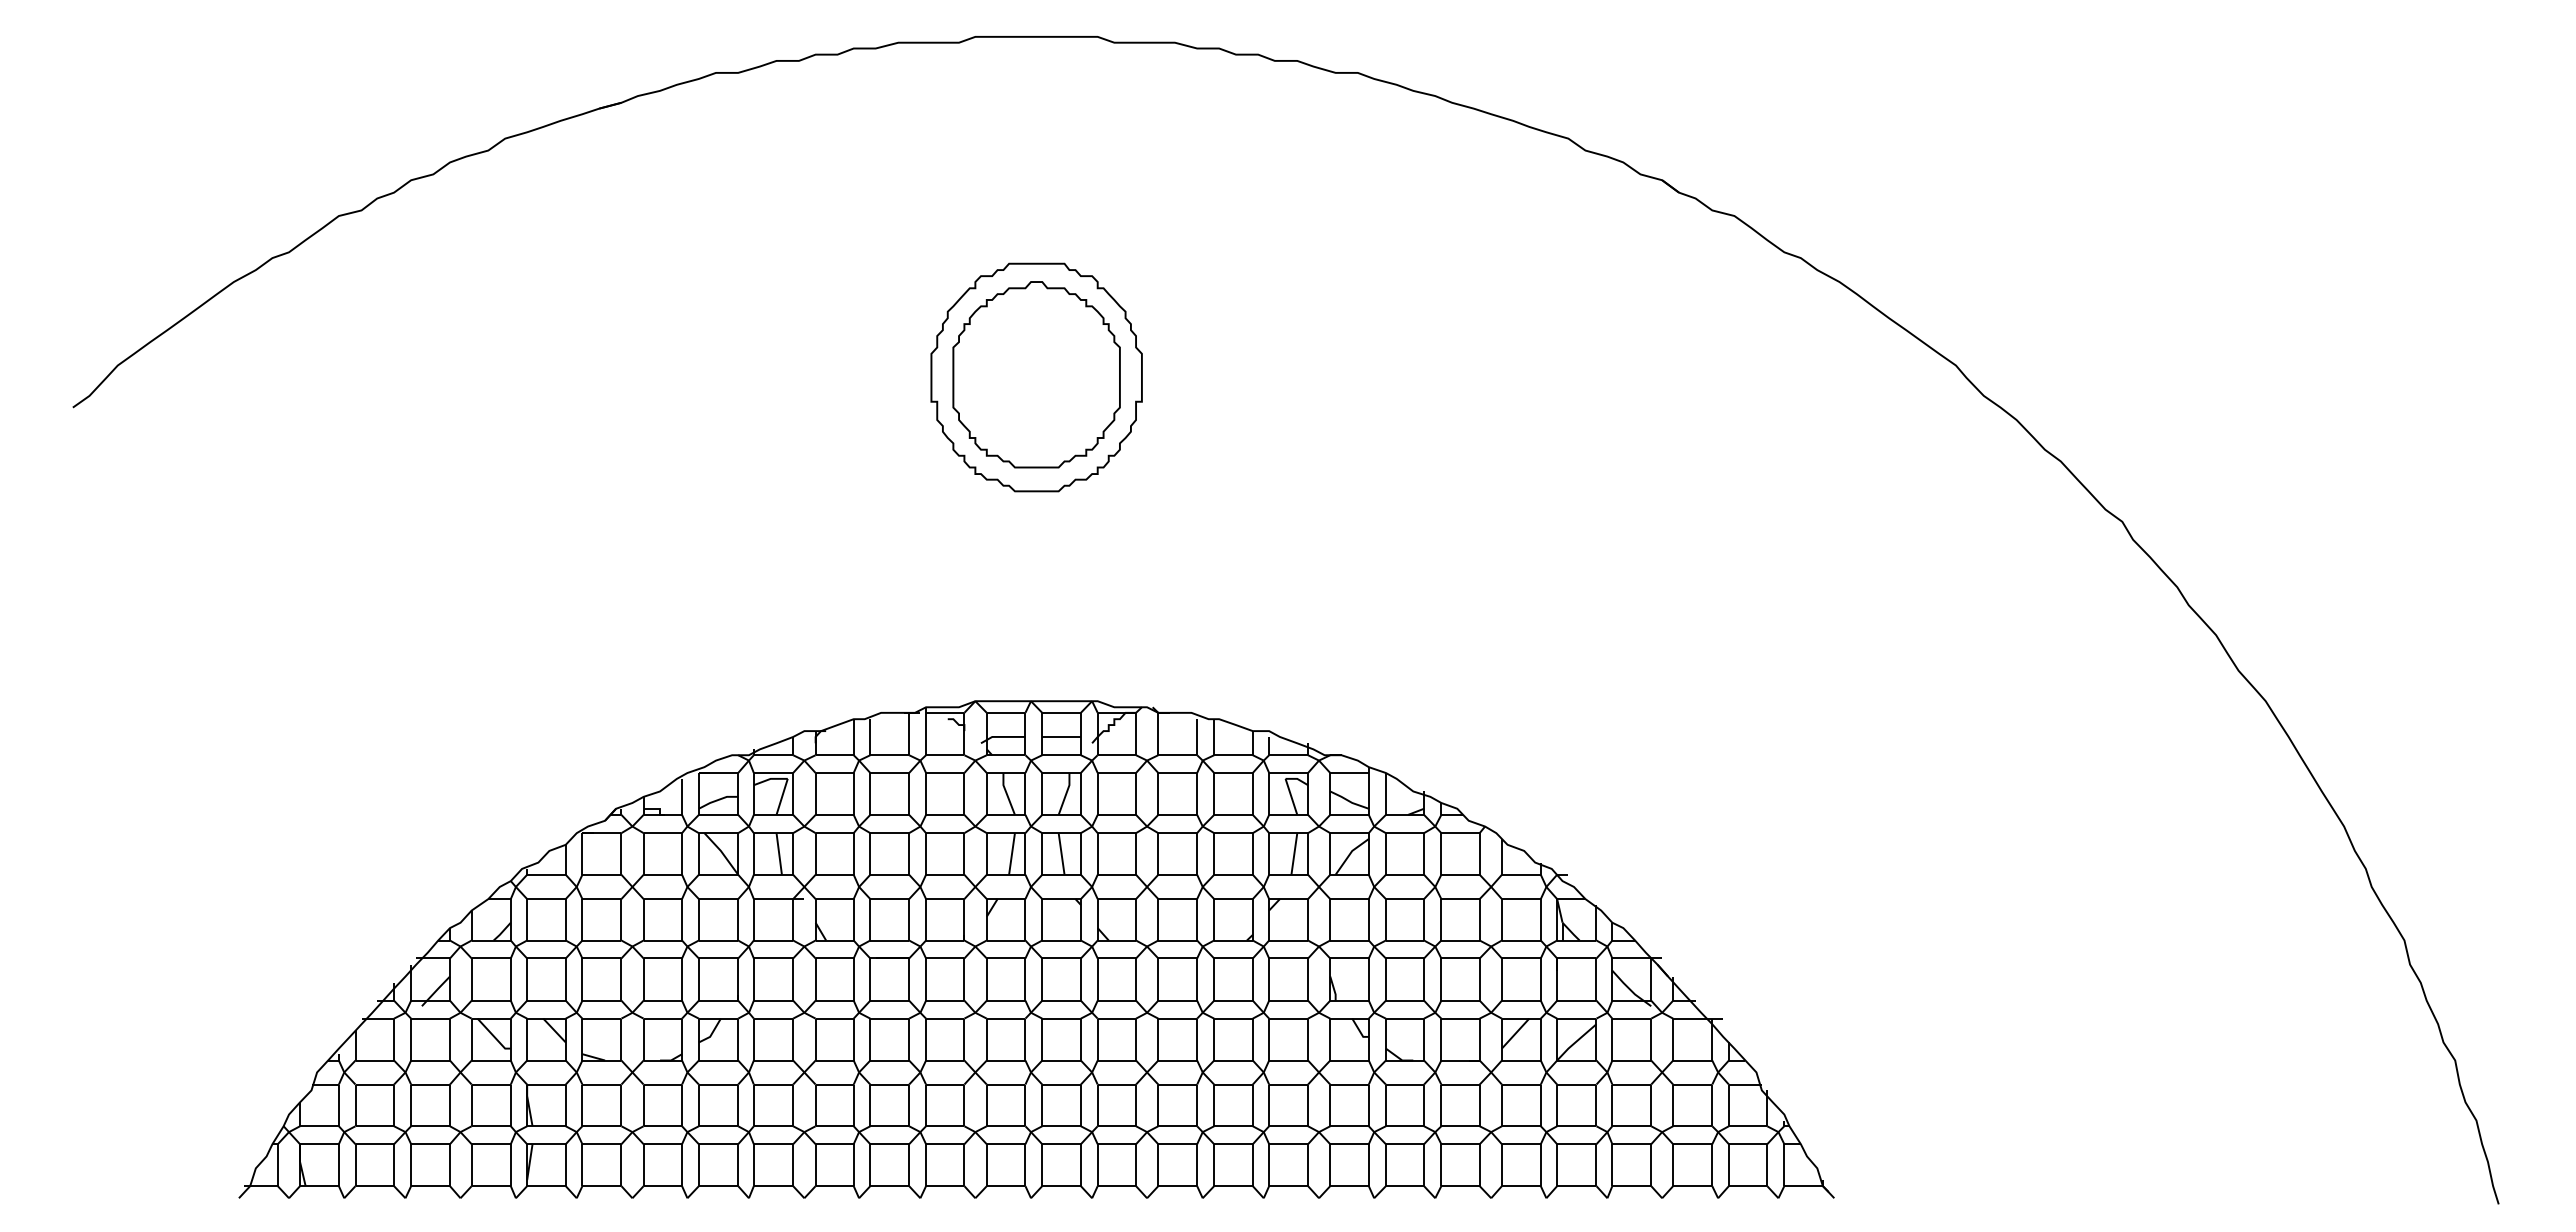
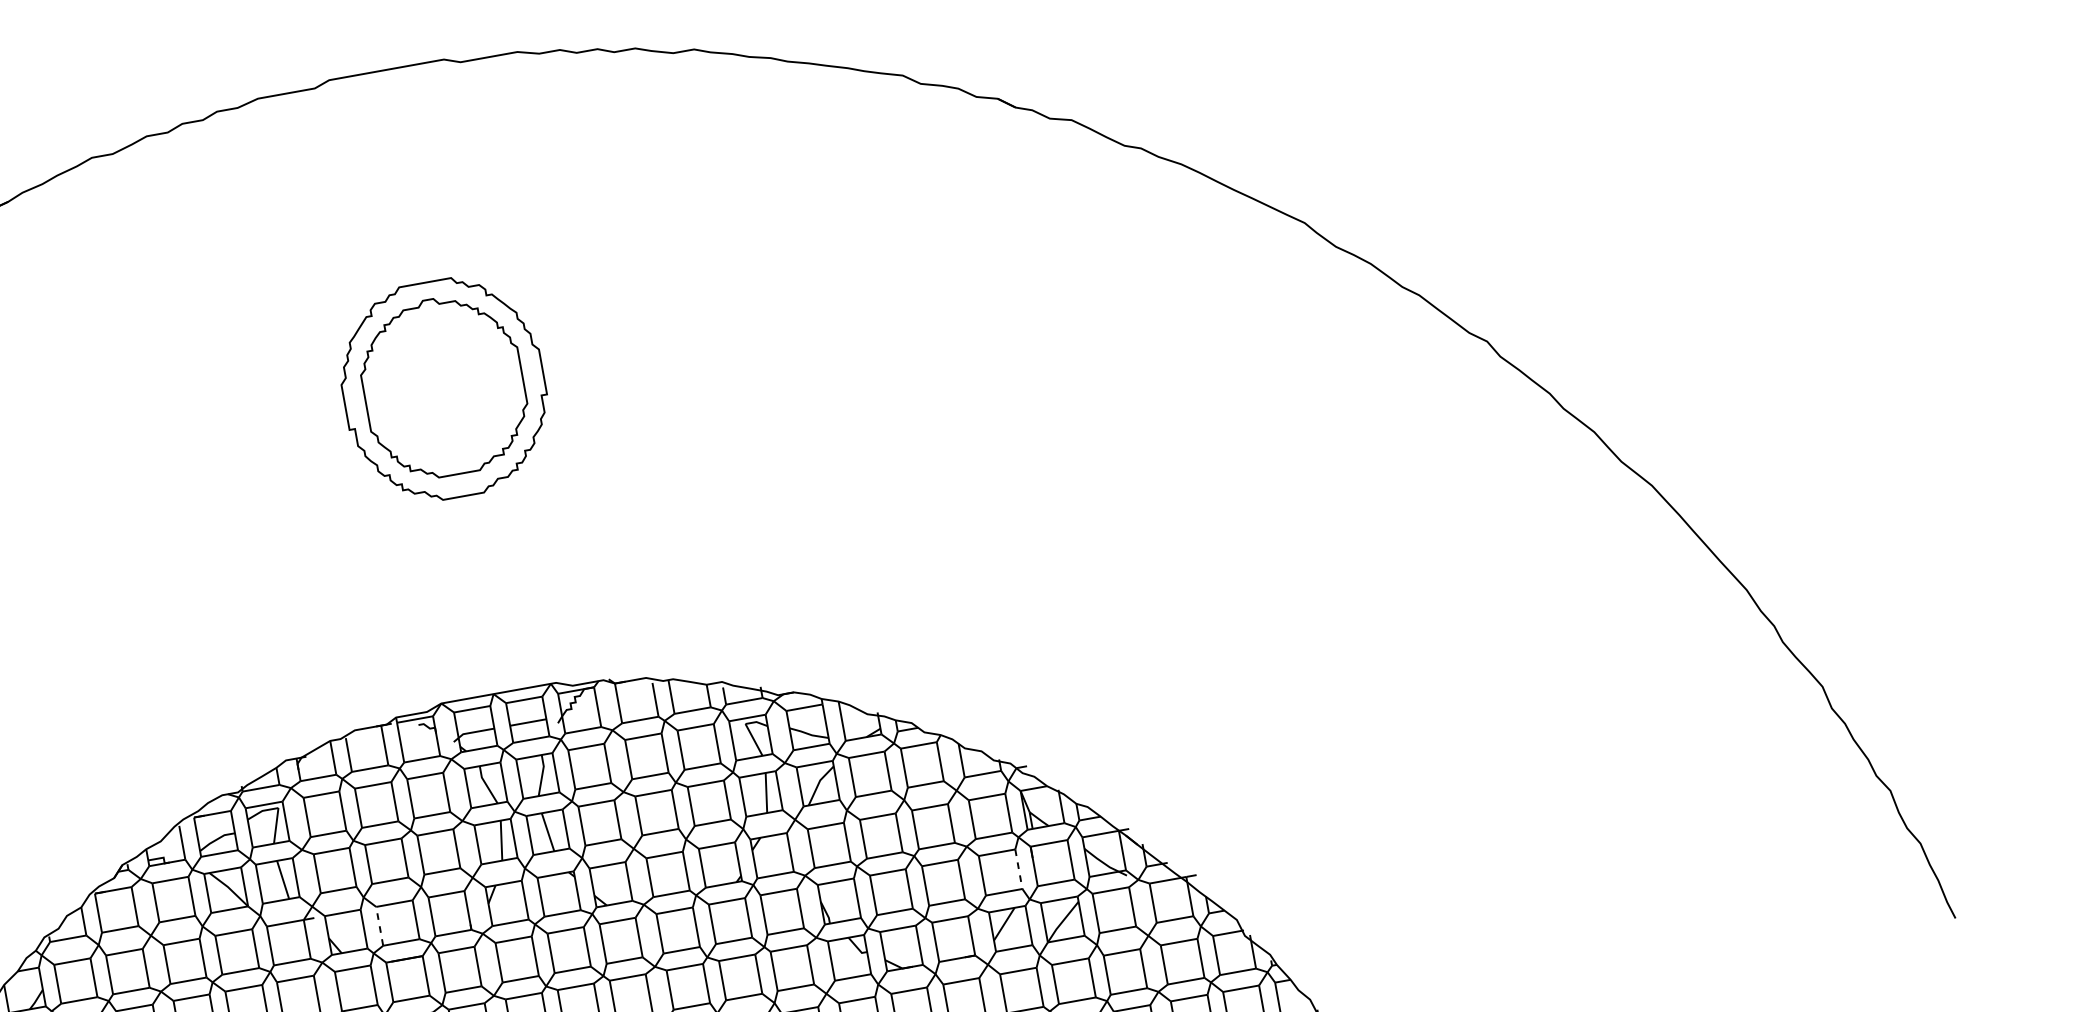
line: (870, 919) -> (379, 926), solid -> dashed
line: (1540, 980) -> (1018, 870), solid -> dashed

